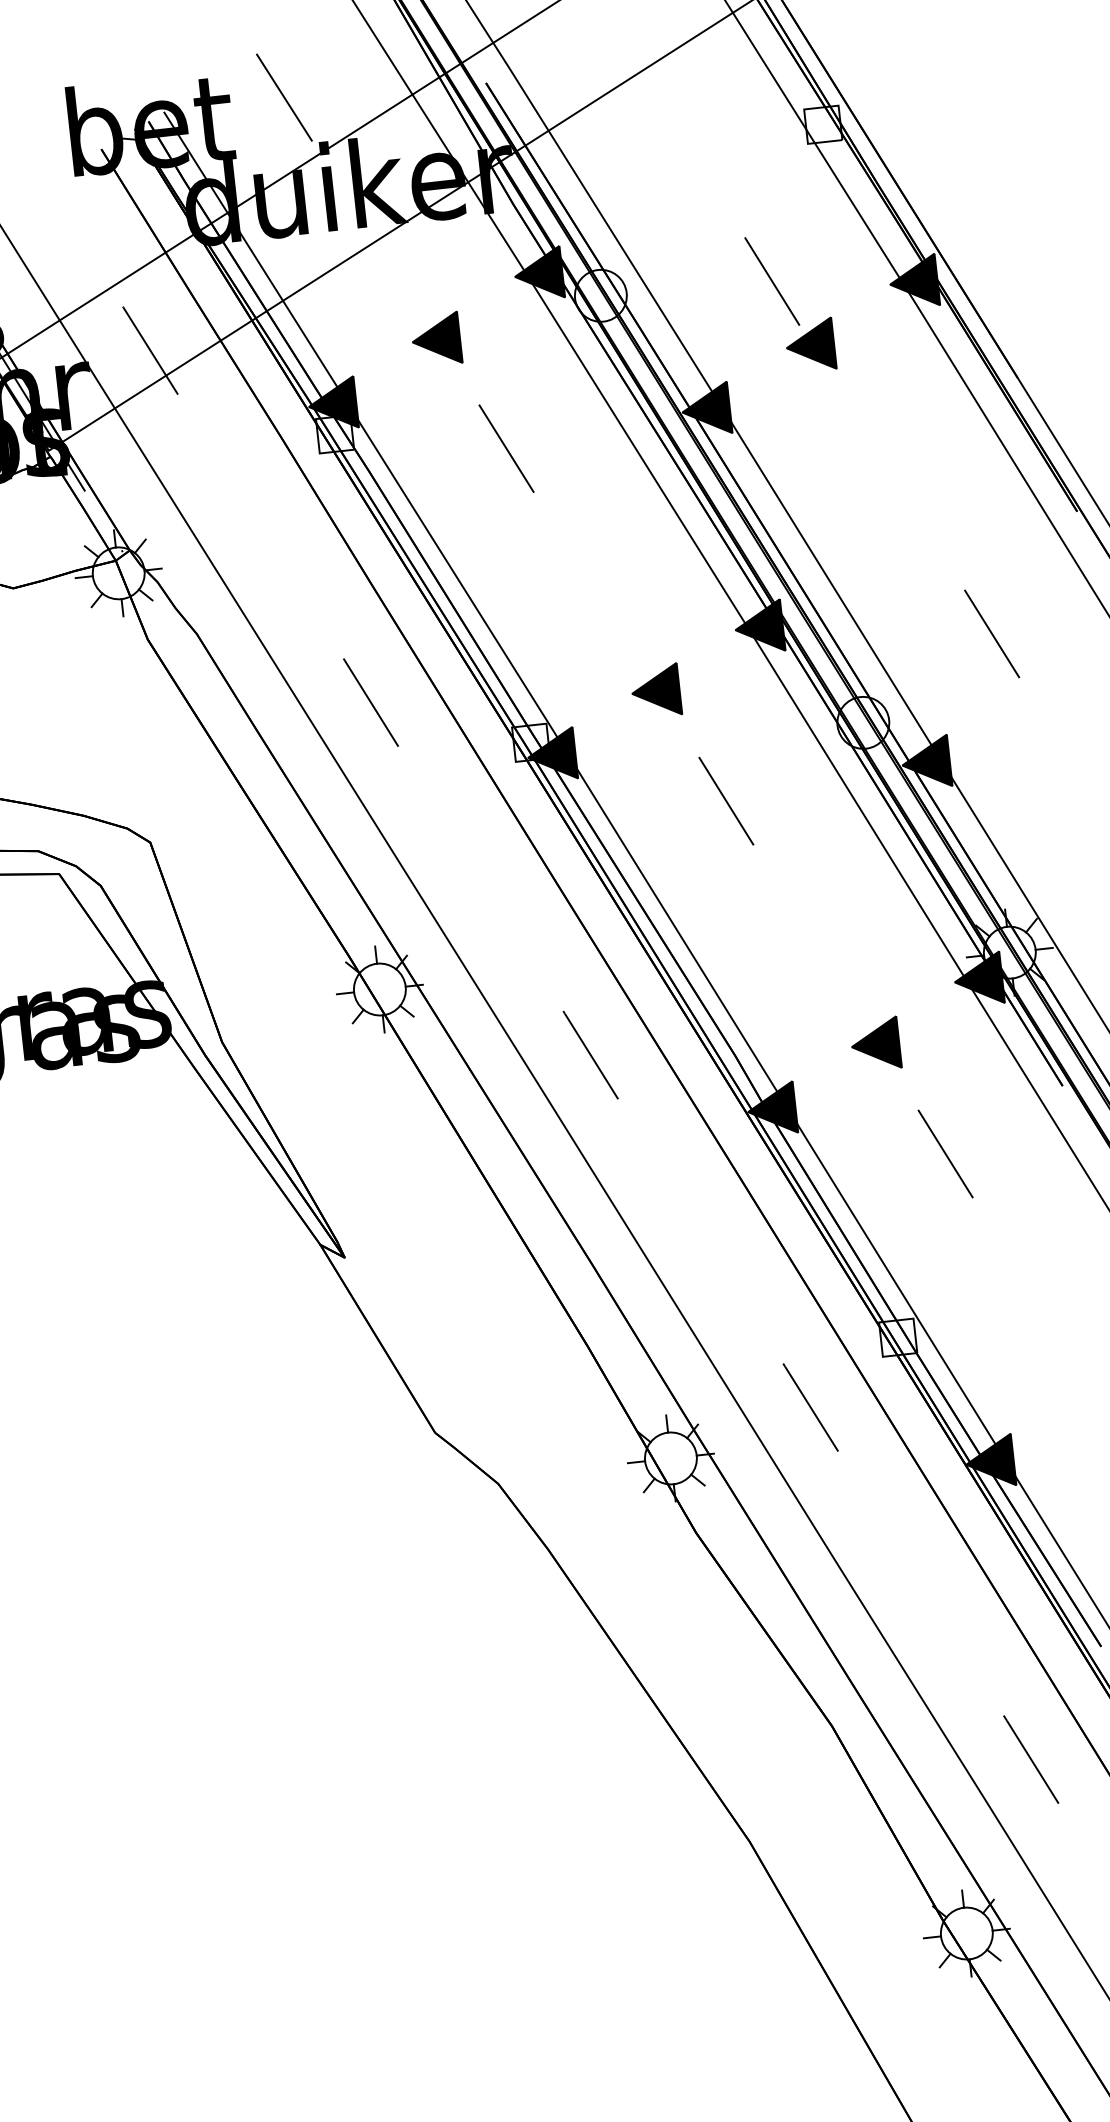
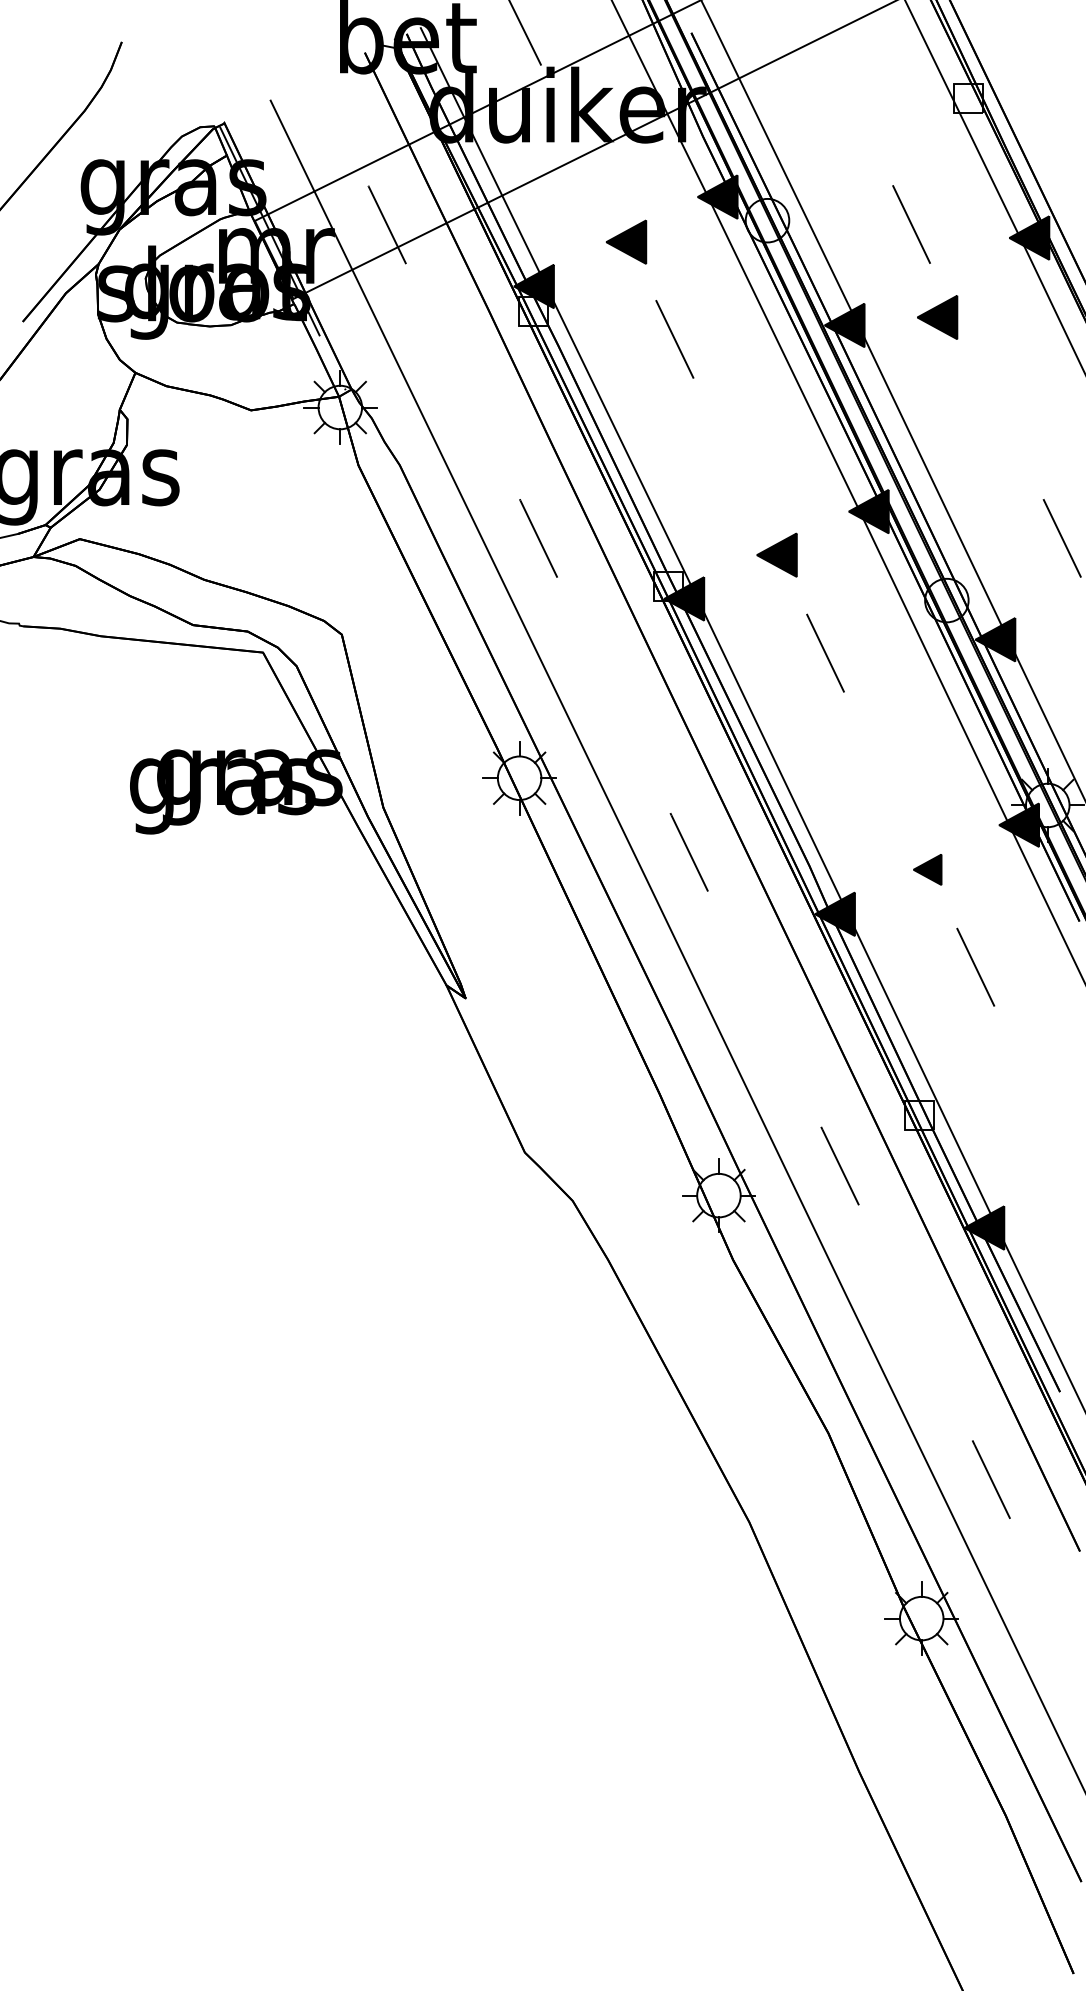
part: (810, 345) -> (937, 317), moved
part: (875, 1044) -> (927, 869), size x0.7

